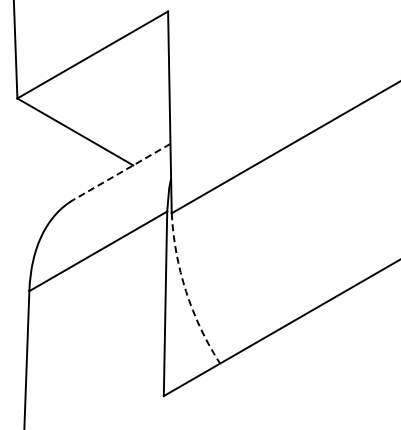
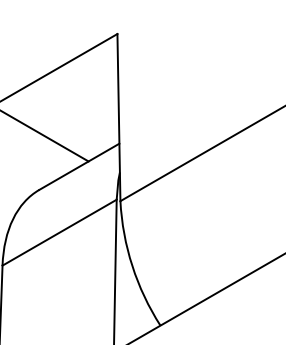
line: (122, 171) -> (79, 166), dashed -> solid
arc: (186, 291) -> (132, 265), dashed -> solid

